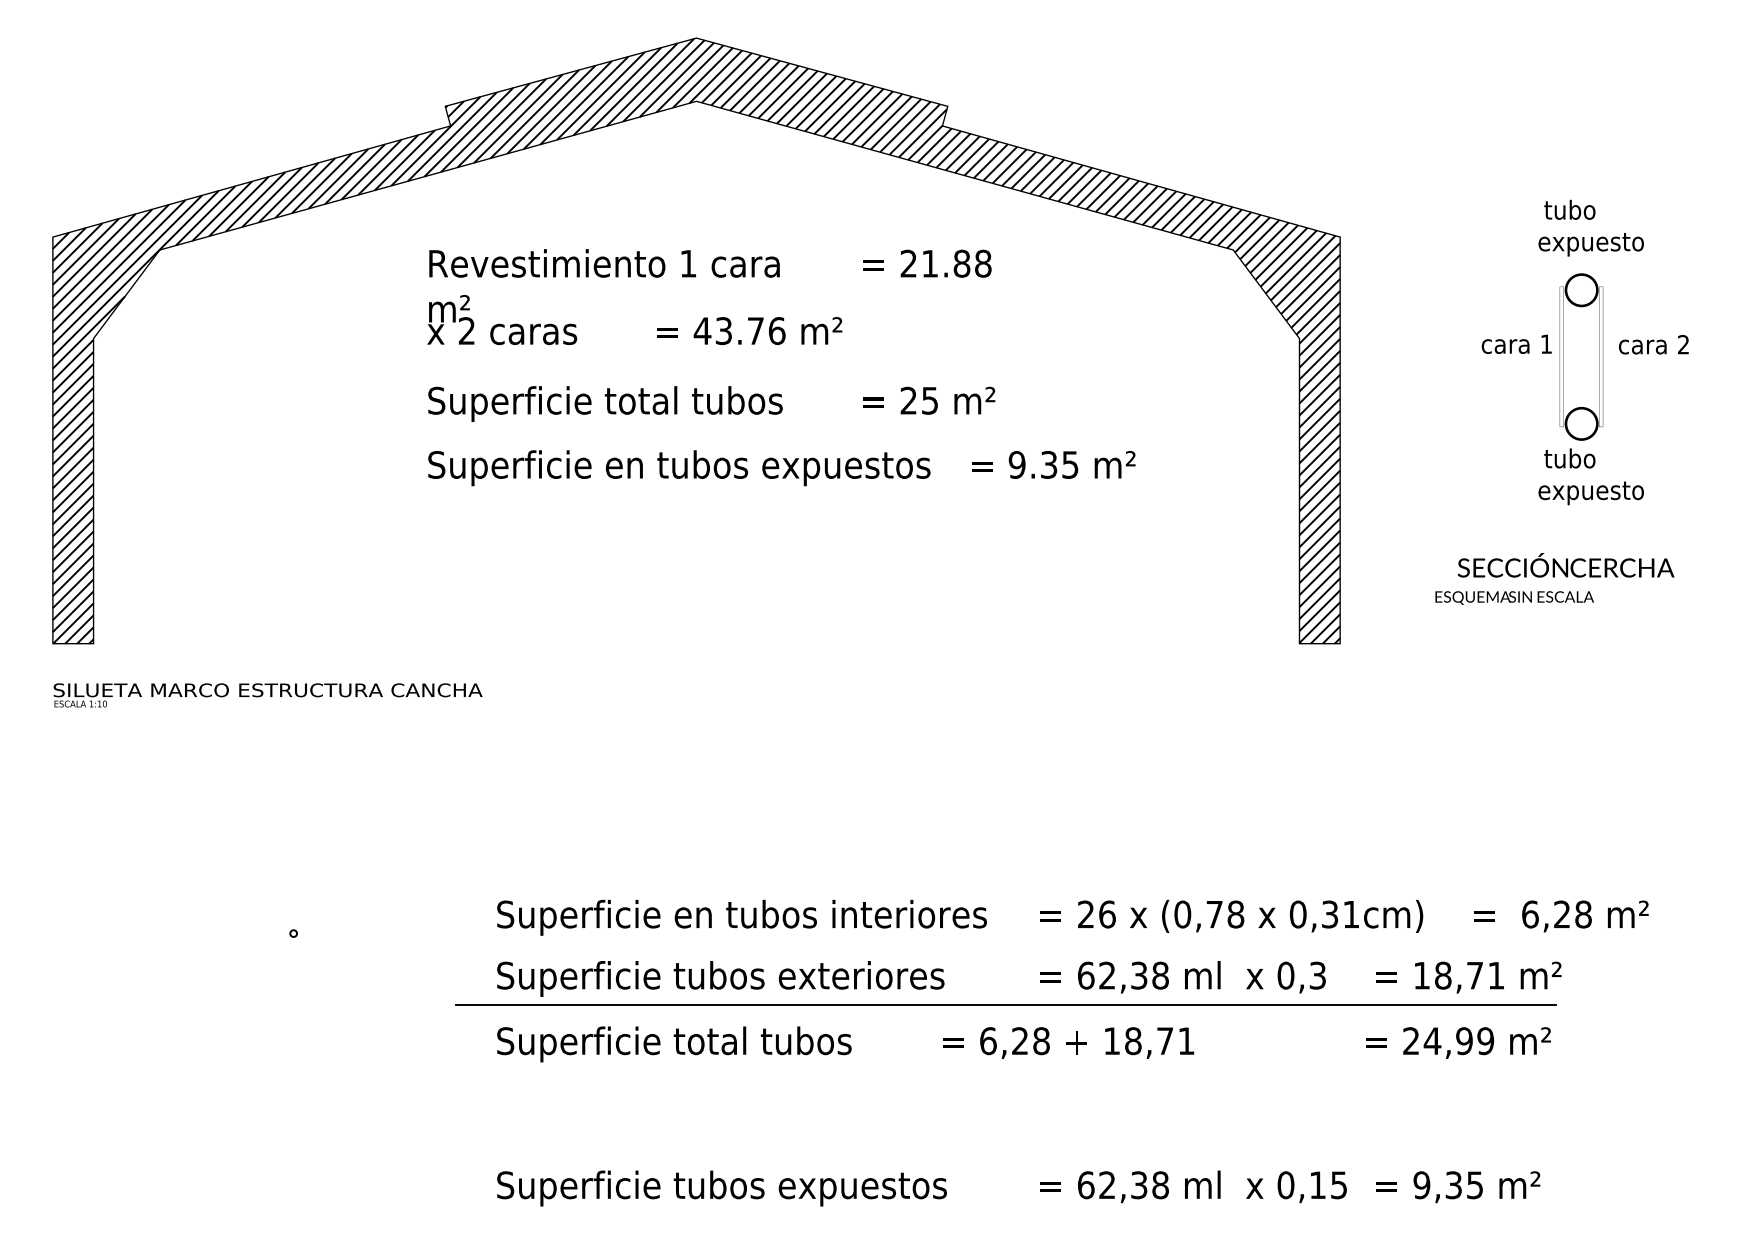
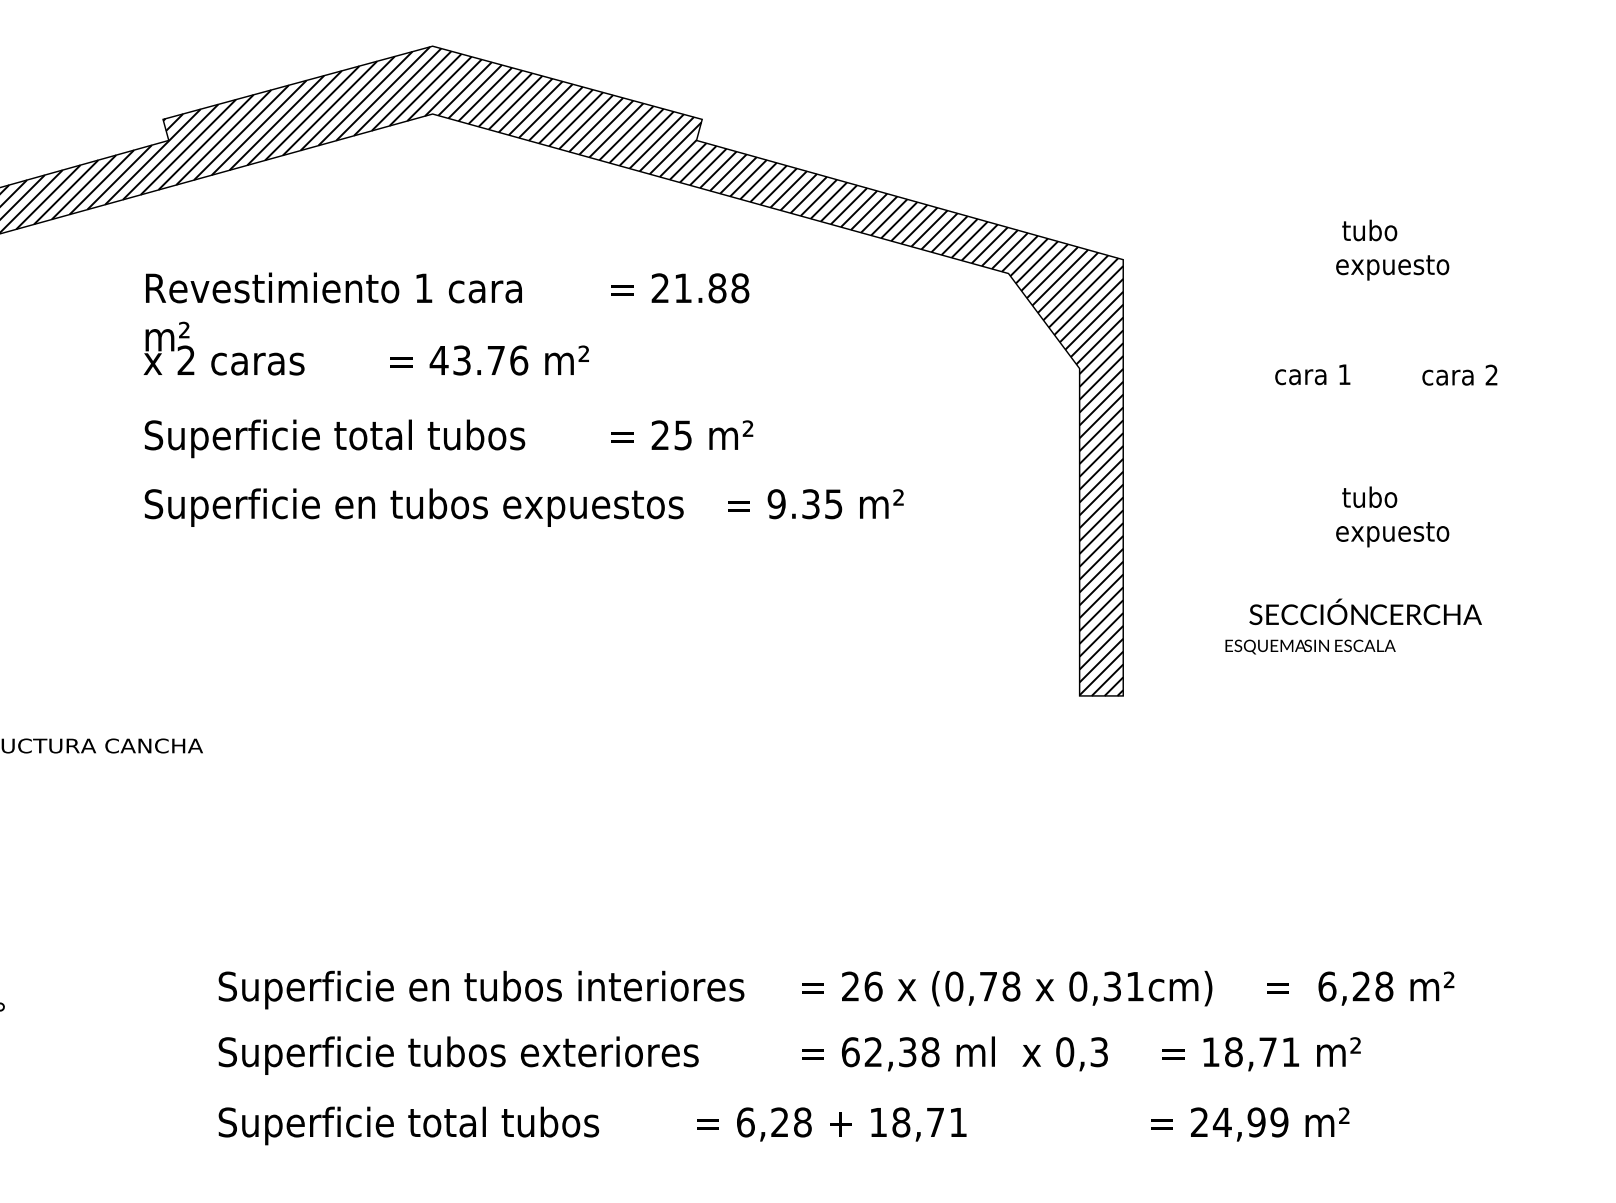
part: (1581, 356) -> (1382, 387), removed
line: (1005, 1004) -> (764, 1083), removed

